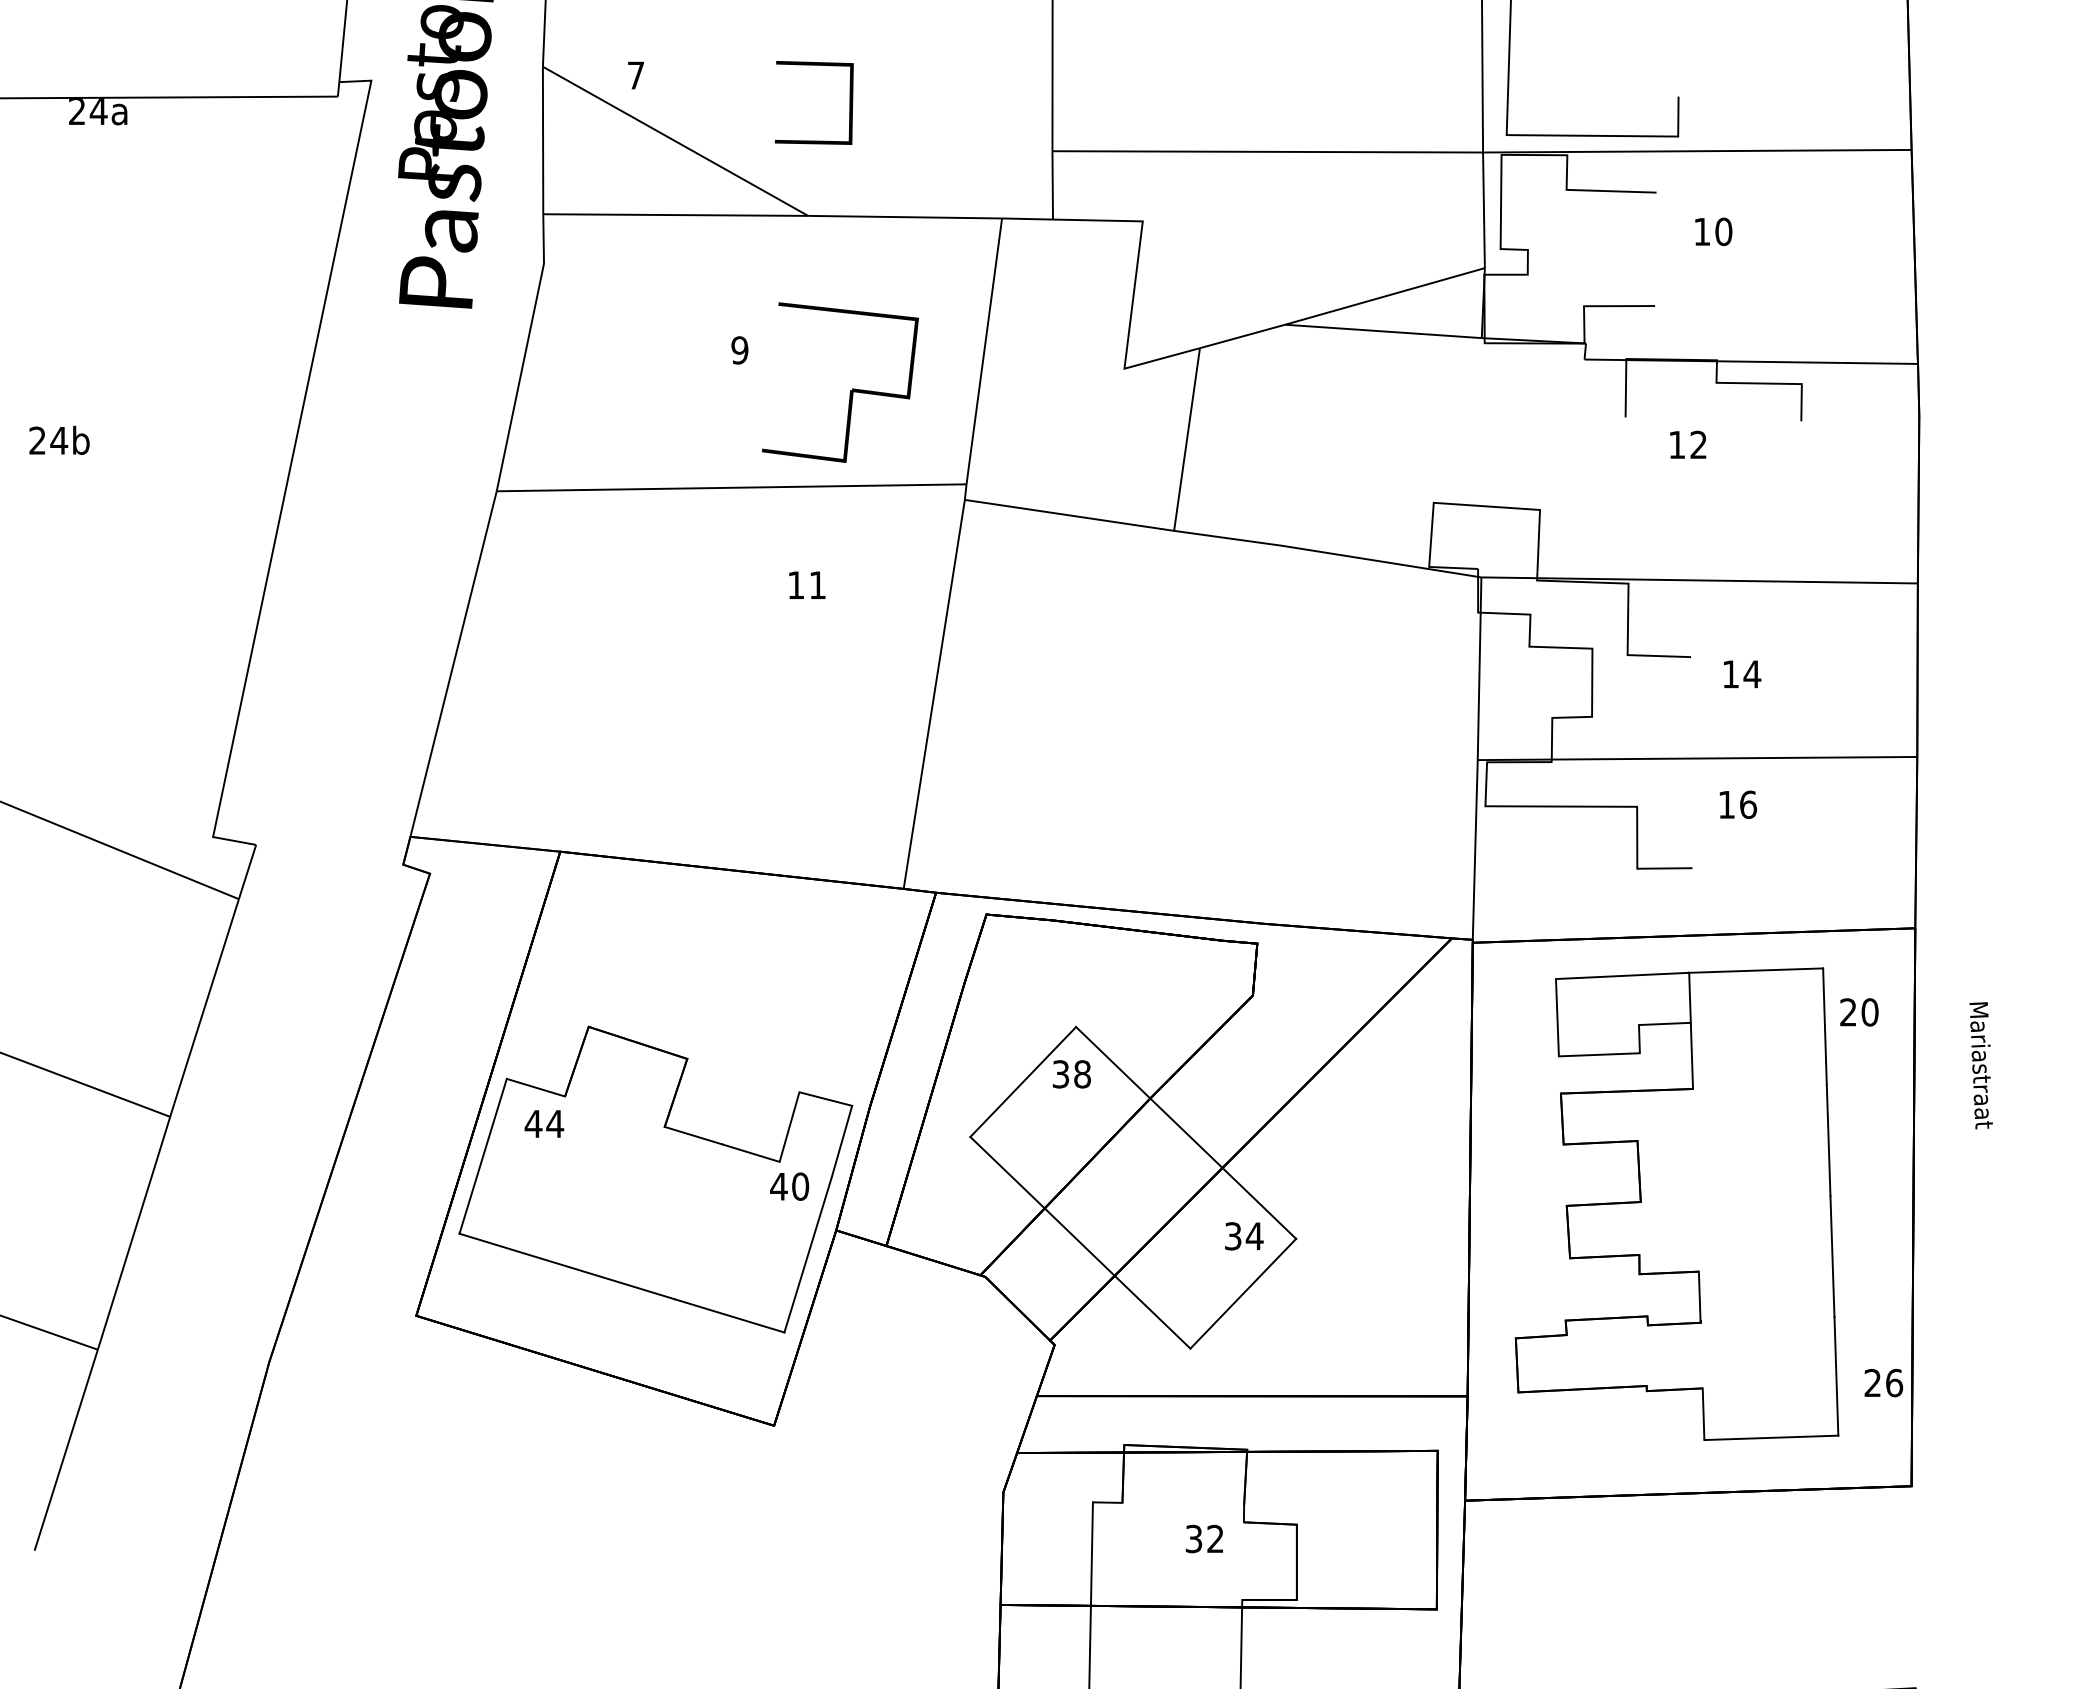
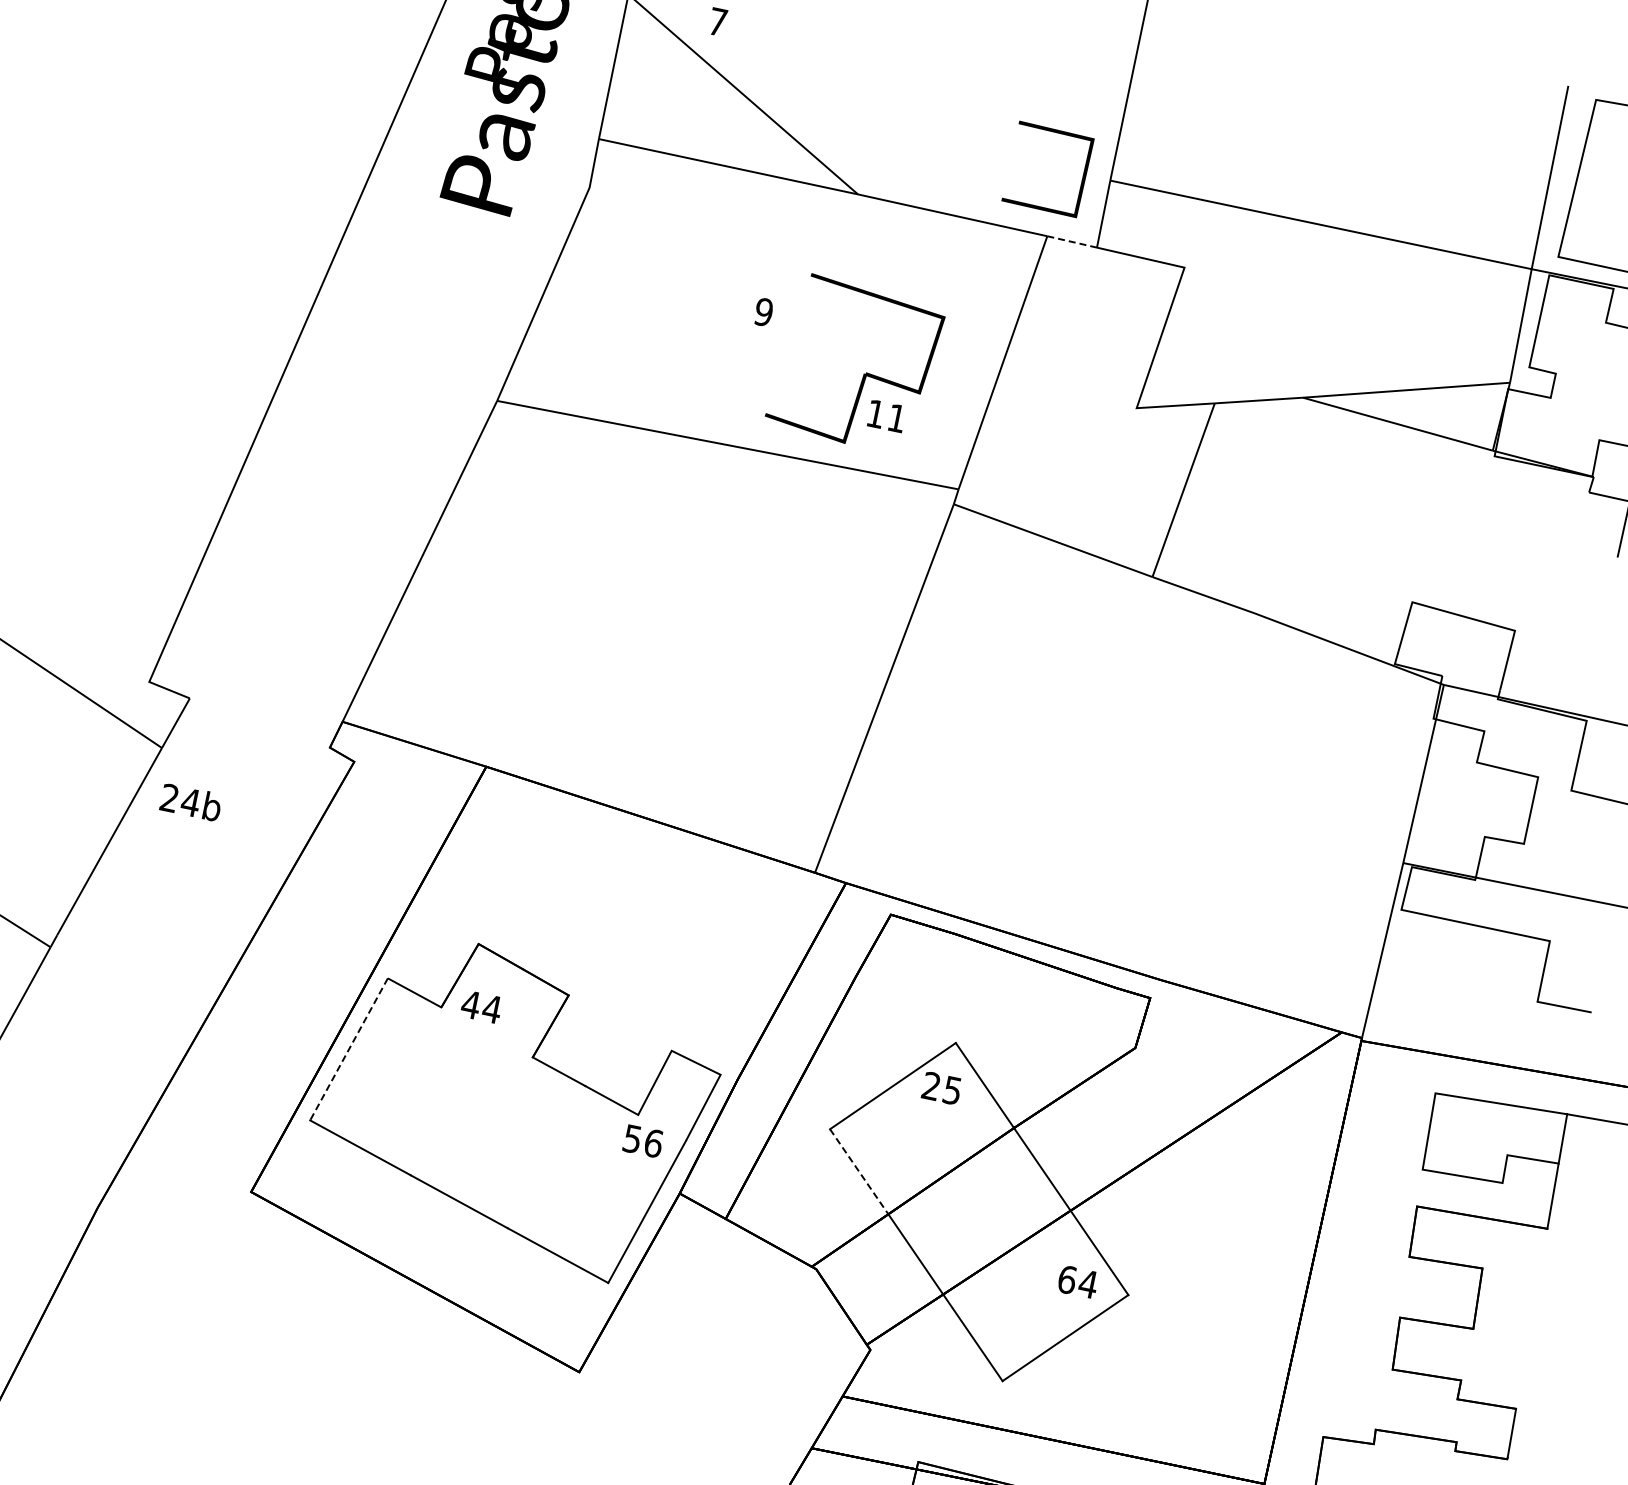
line: (849, 102) -> (1082, 176), moved
line: (1028, 219) -> (1073, 242), solid -> dashed
text: (59, 439) -> (191, 801), moved
text: (807, 584) -> (887, 415), moved
text: (1071, 1074) -> (941, 1088), 38 -> 25
text: (544, 1123) -> (481, 1006), moved
line: (483, 1156) -> (349, 1049), solid -> dashed
line: (1007, 1172) -> (859, 1171), solid -> dashed
text: (789, 1186) -> (642, 1141), 40 -> 56
text: (1232, 1236) -> (1066, 1279), 34 -> 64

